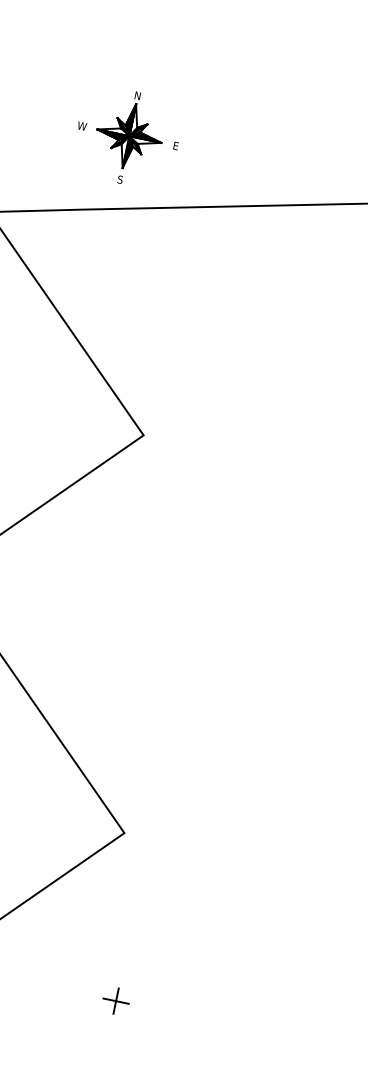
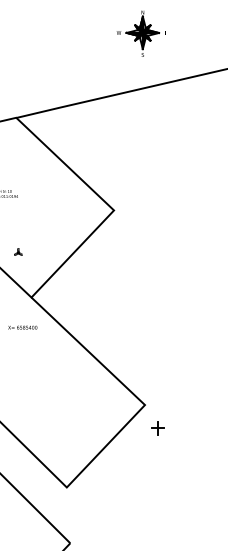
part: (124, 136) -> (140, 33), moved
part: (115, 1001) -> (157, 428), moved

